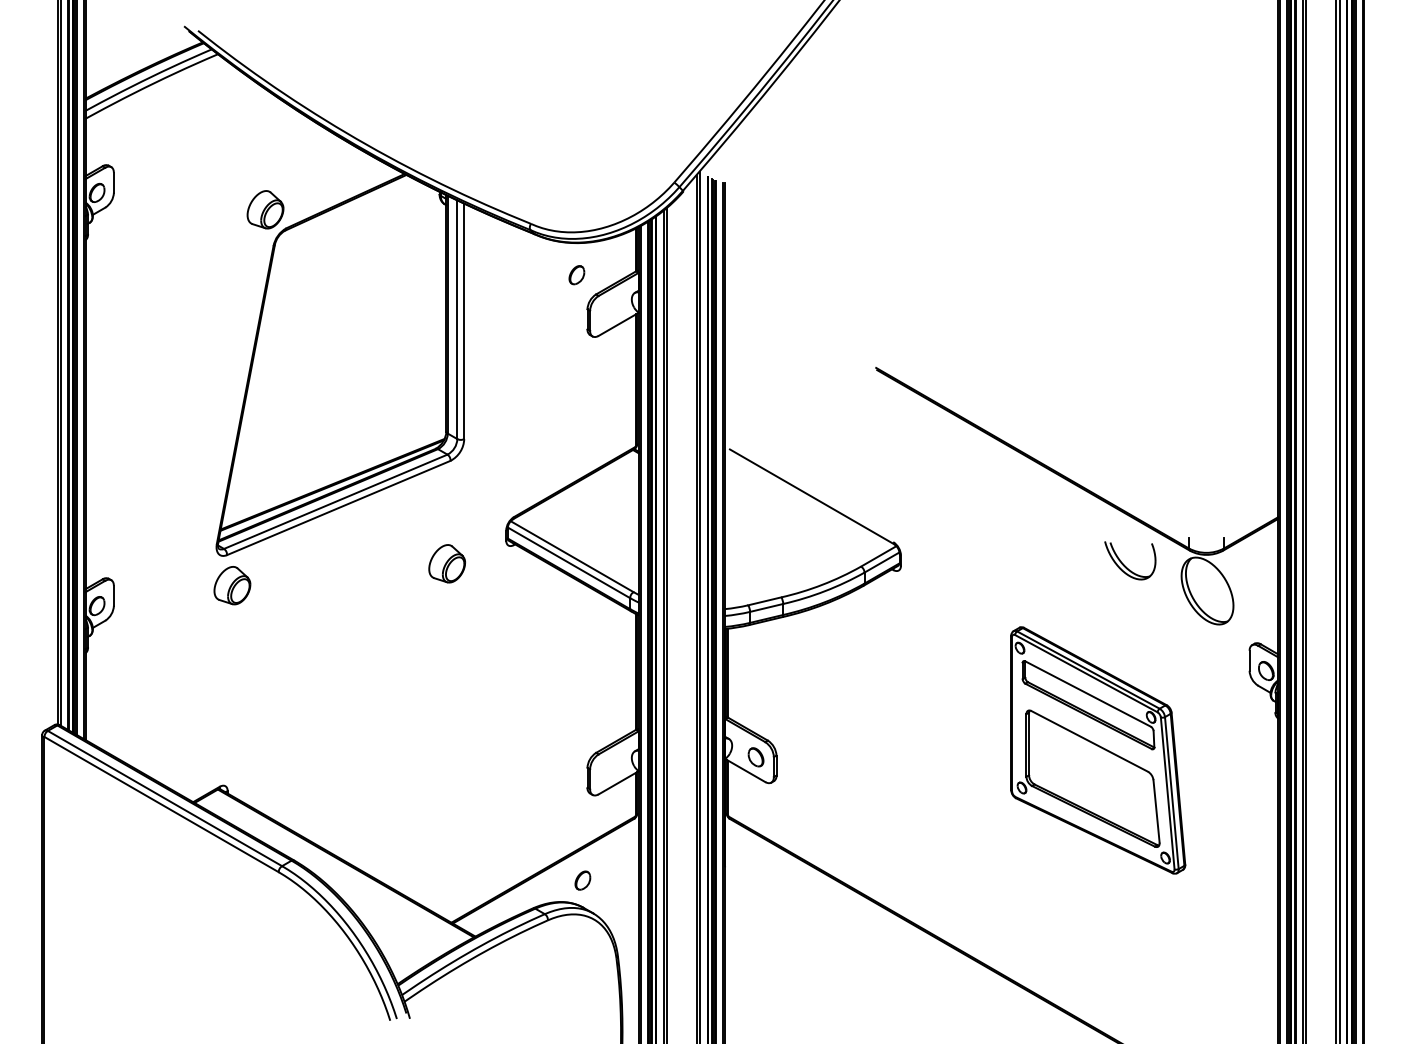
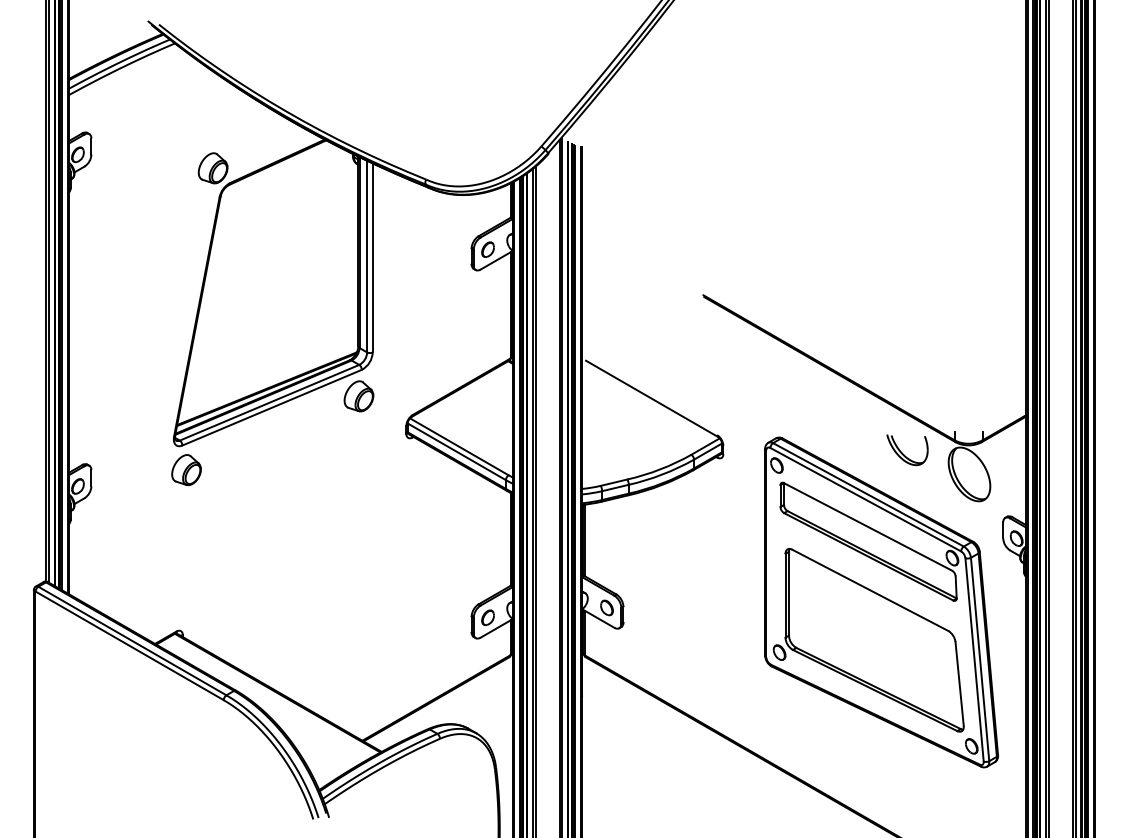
part: (576, 275) -> (487, 249), moved
part: (446, 563) -> (358, 396), moved
part: (1098, 750) -> (881, 602), size x1.67
part: (582, 880) -> (487, 617), moved

